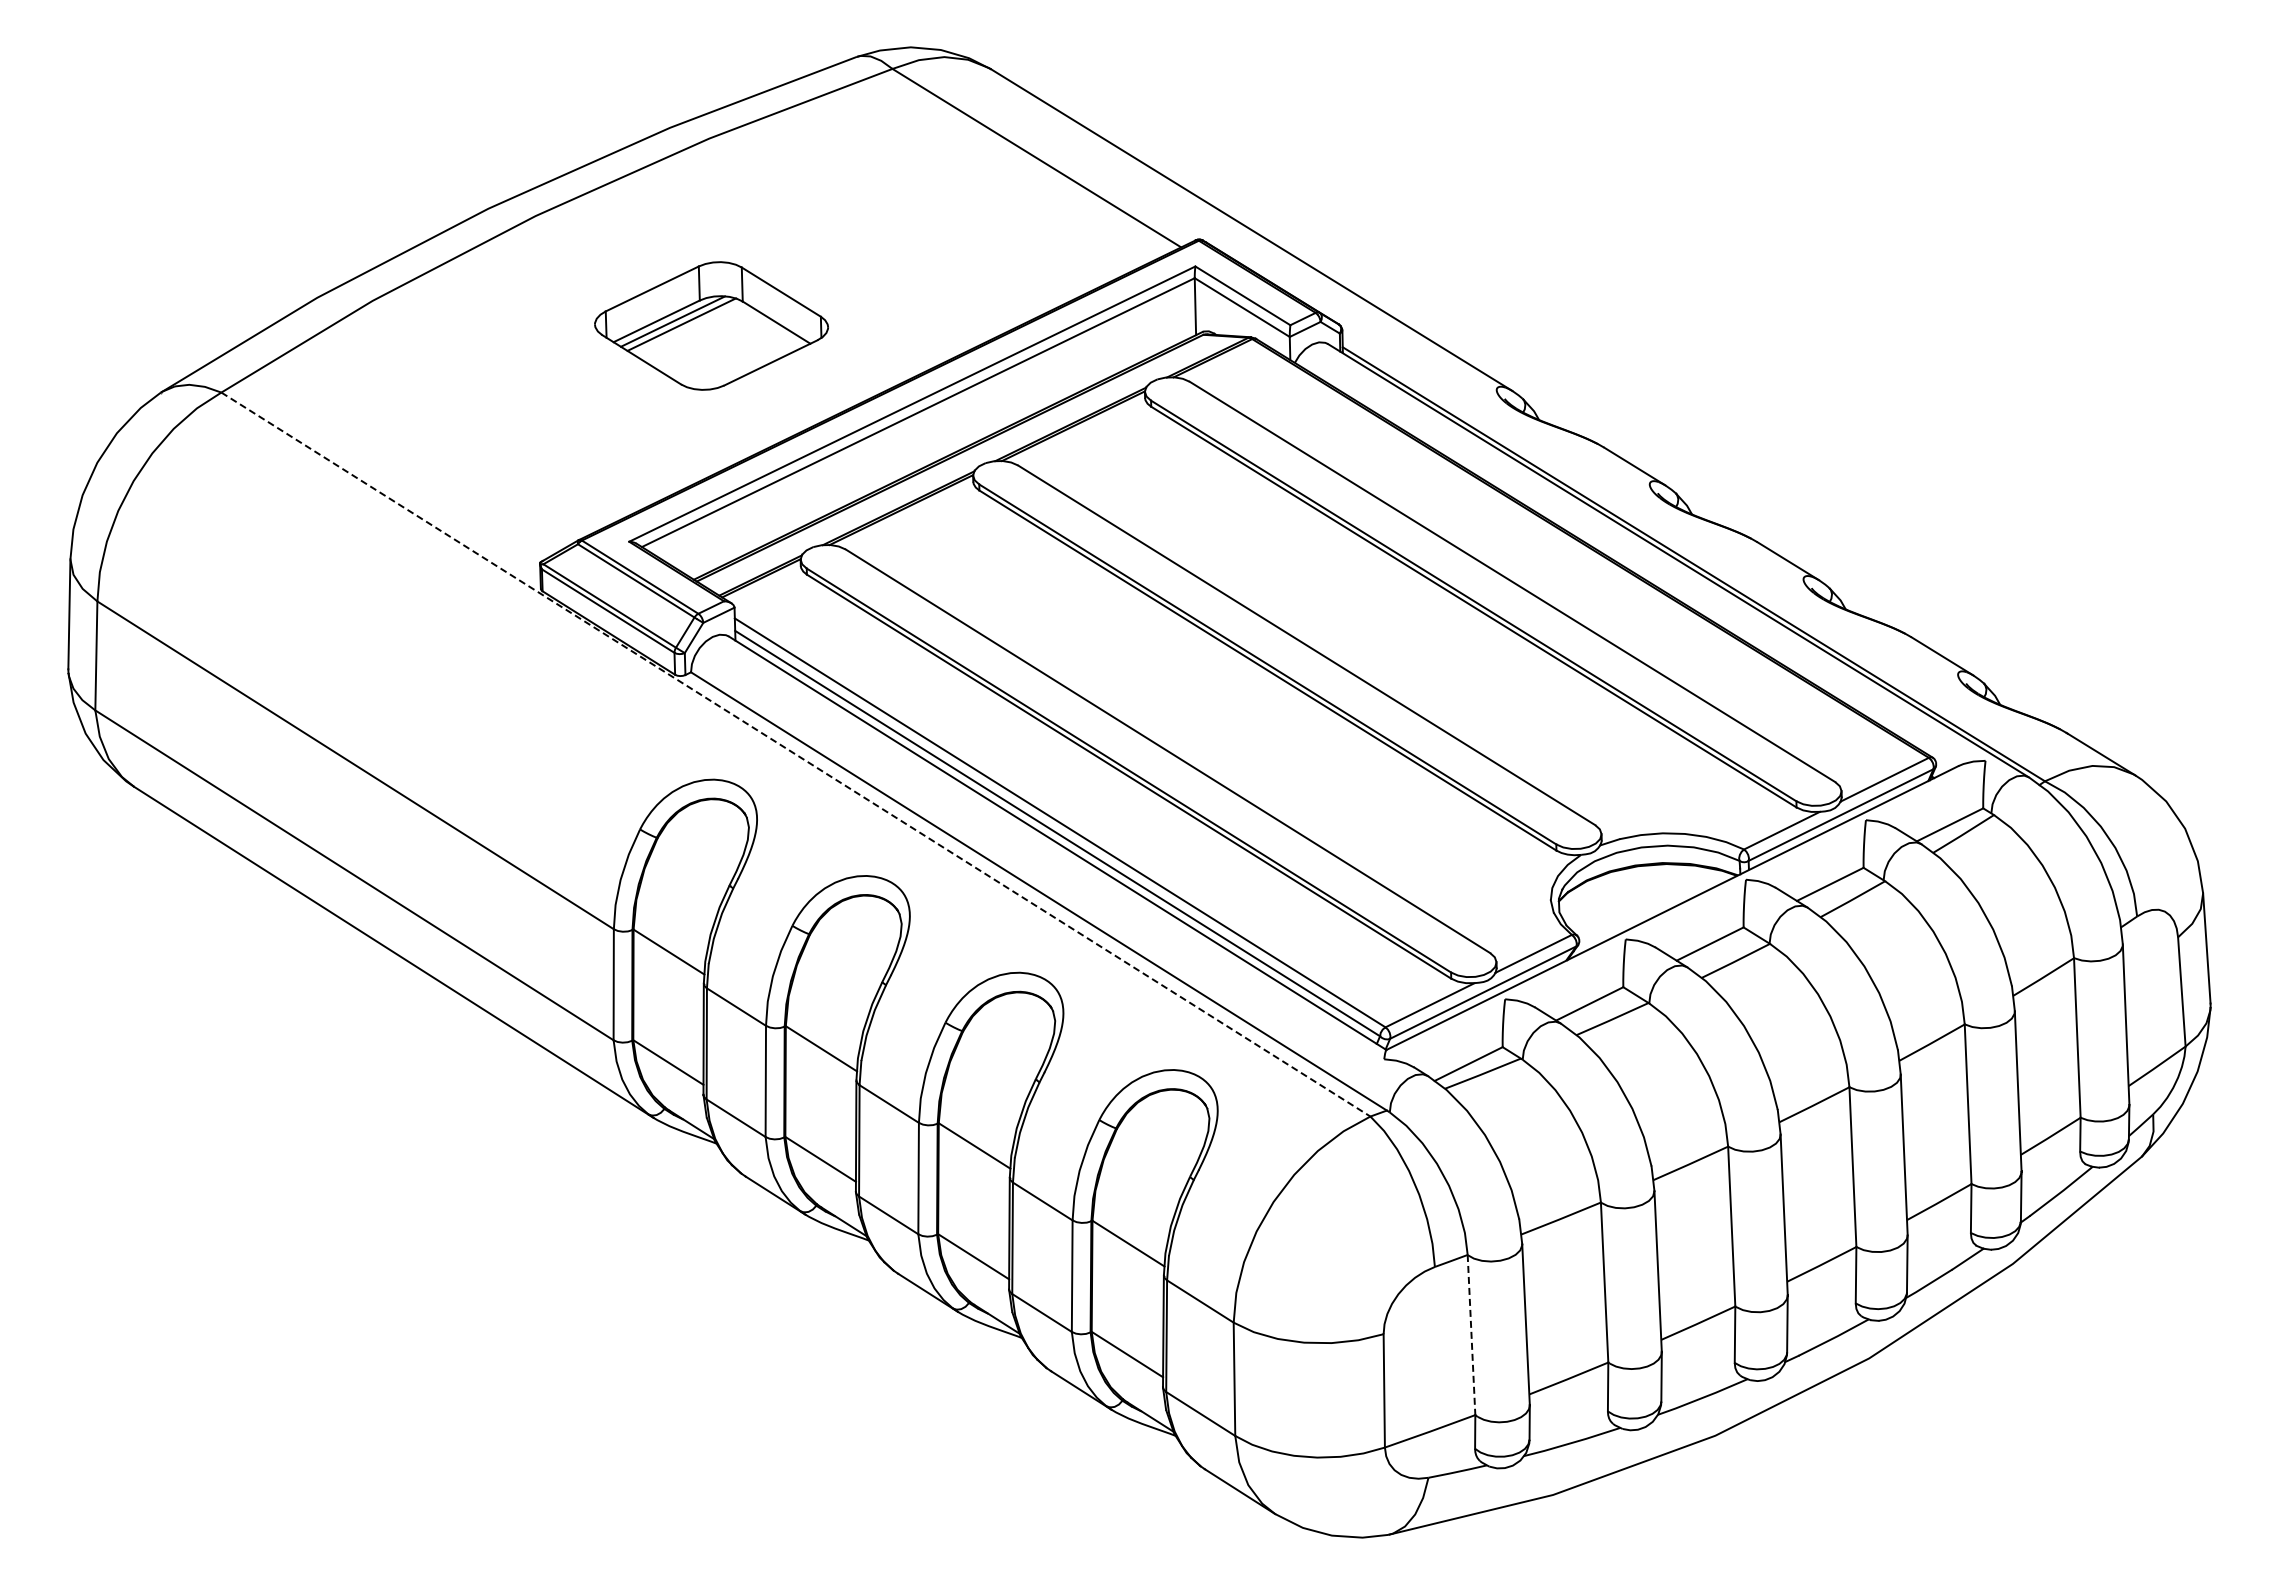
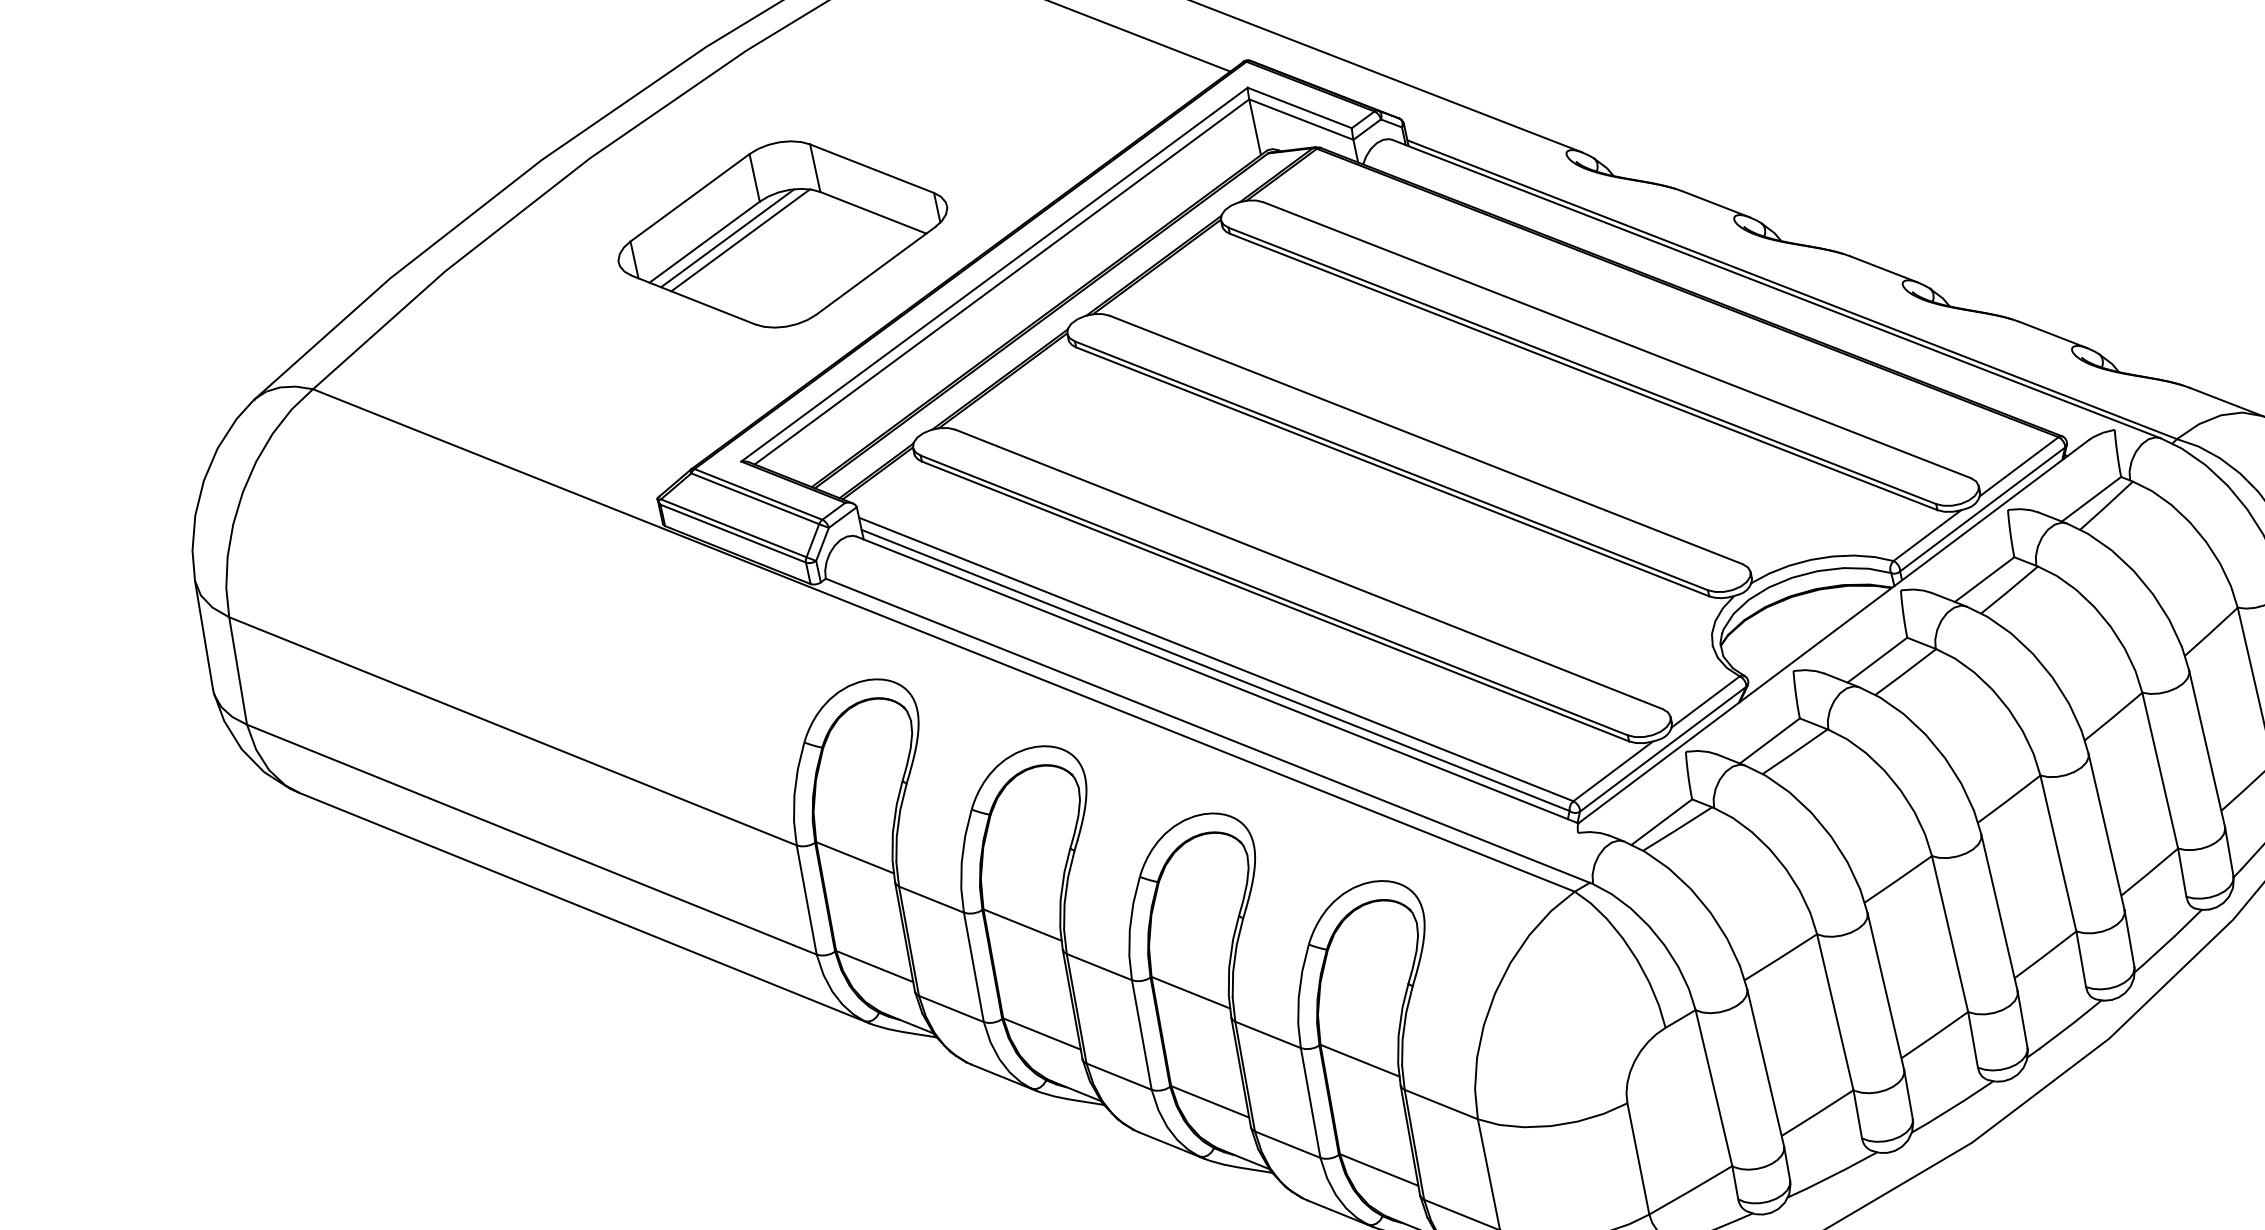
part: (711, 325) -> (782, 233), size x1.43
line: (796, 754) -> (944, 640), dashed -> solid
line: (1471, 1335) -> (1714, 1088), dashed -> solid

